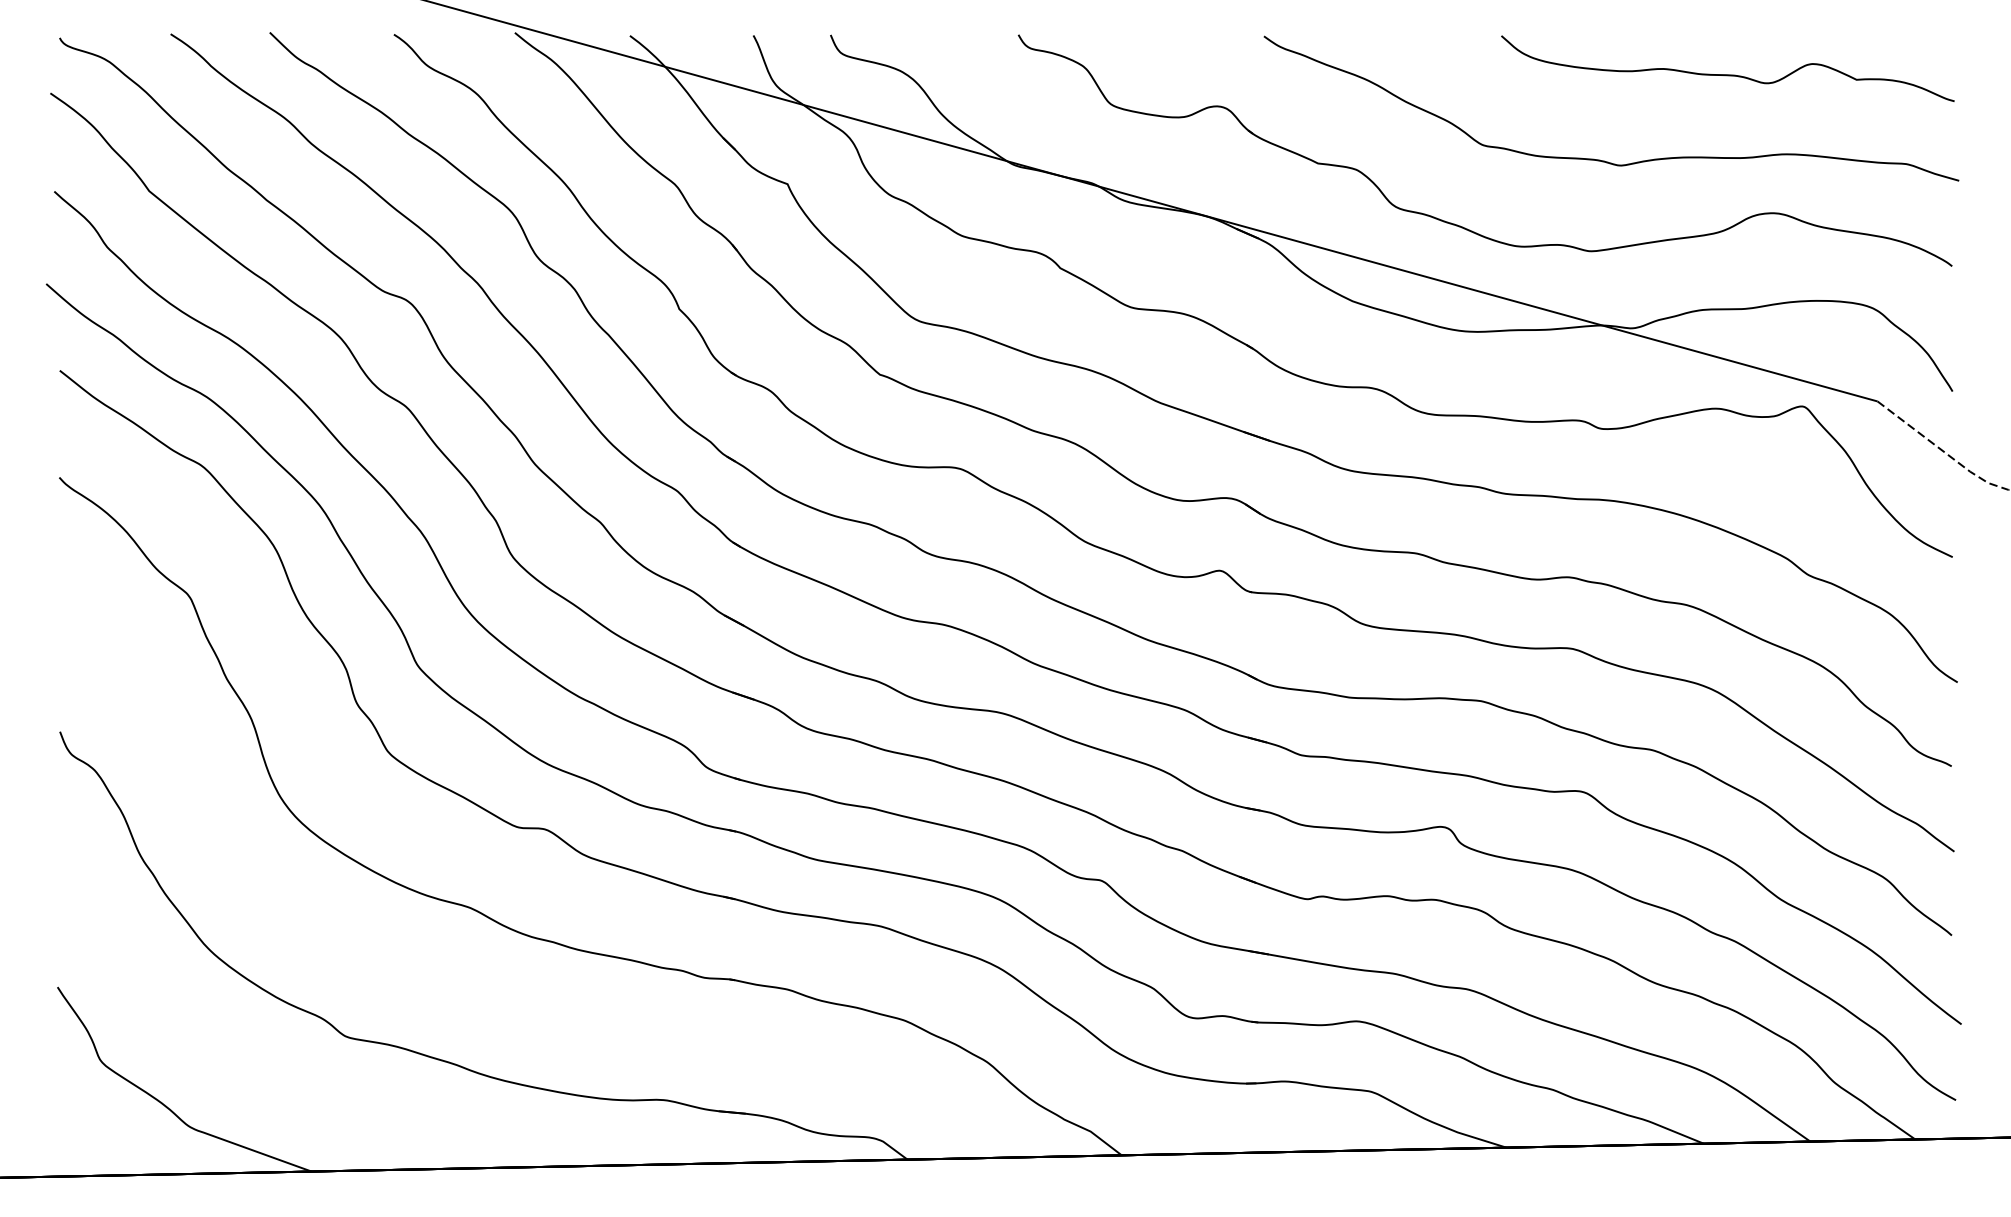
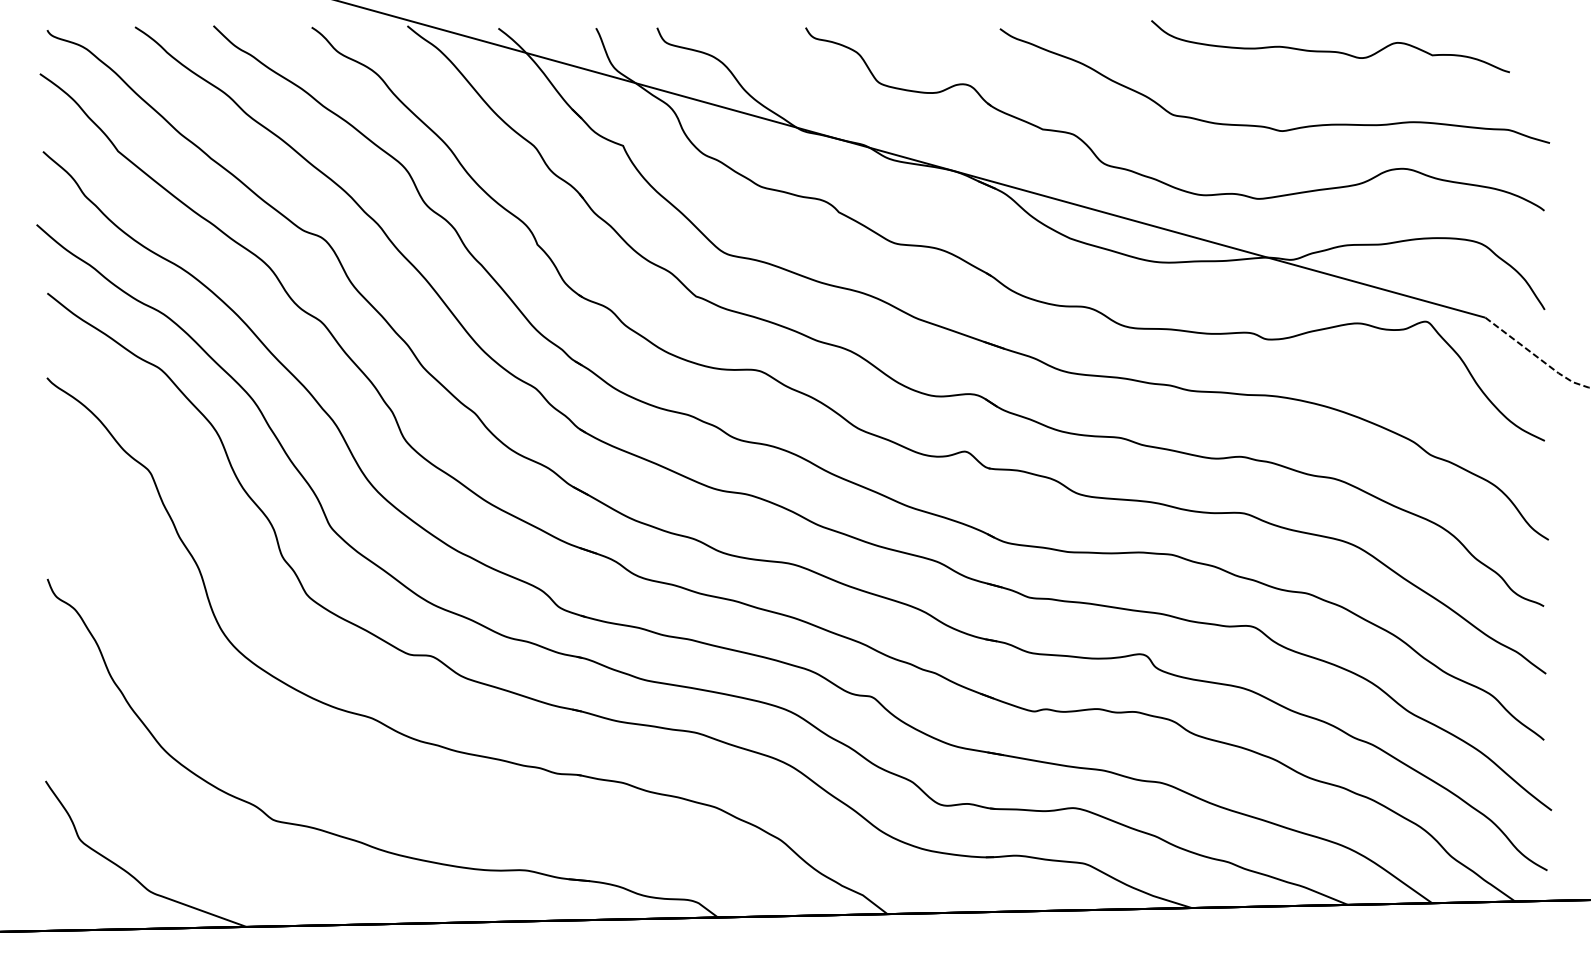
curve: (1727, 74) -> (1330, 51), moved

